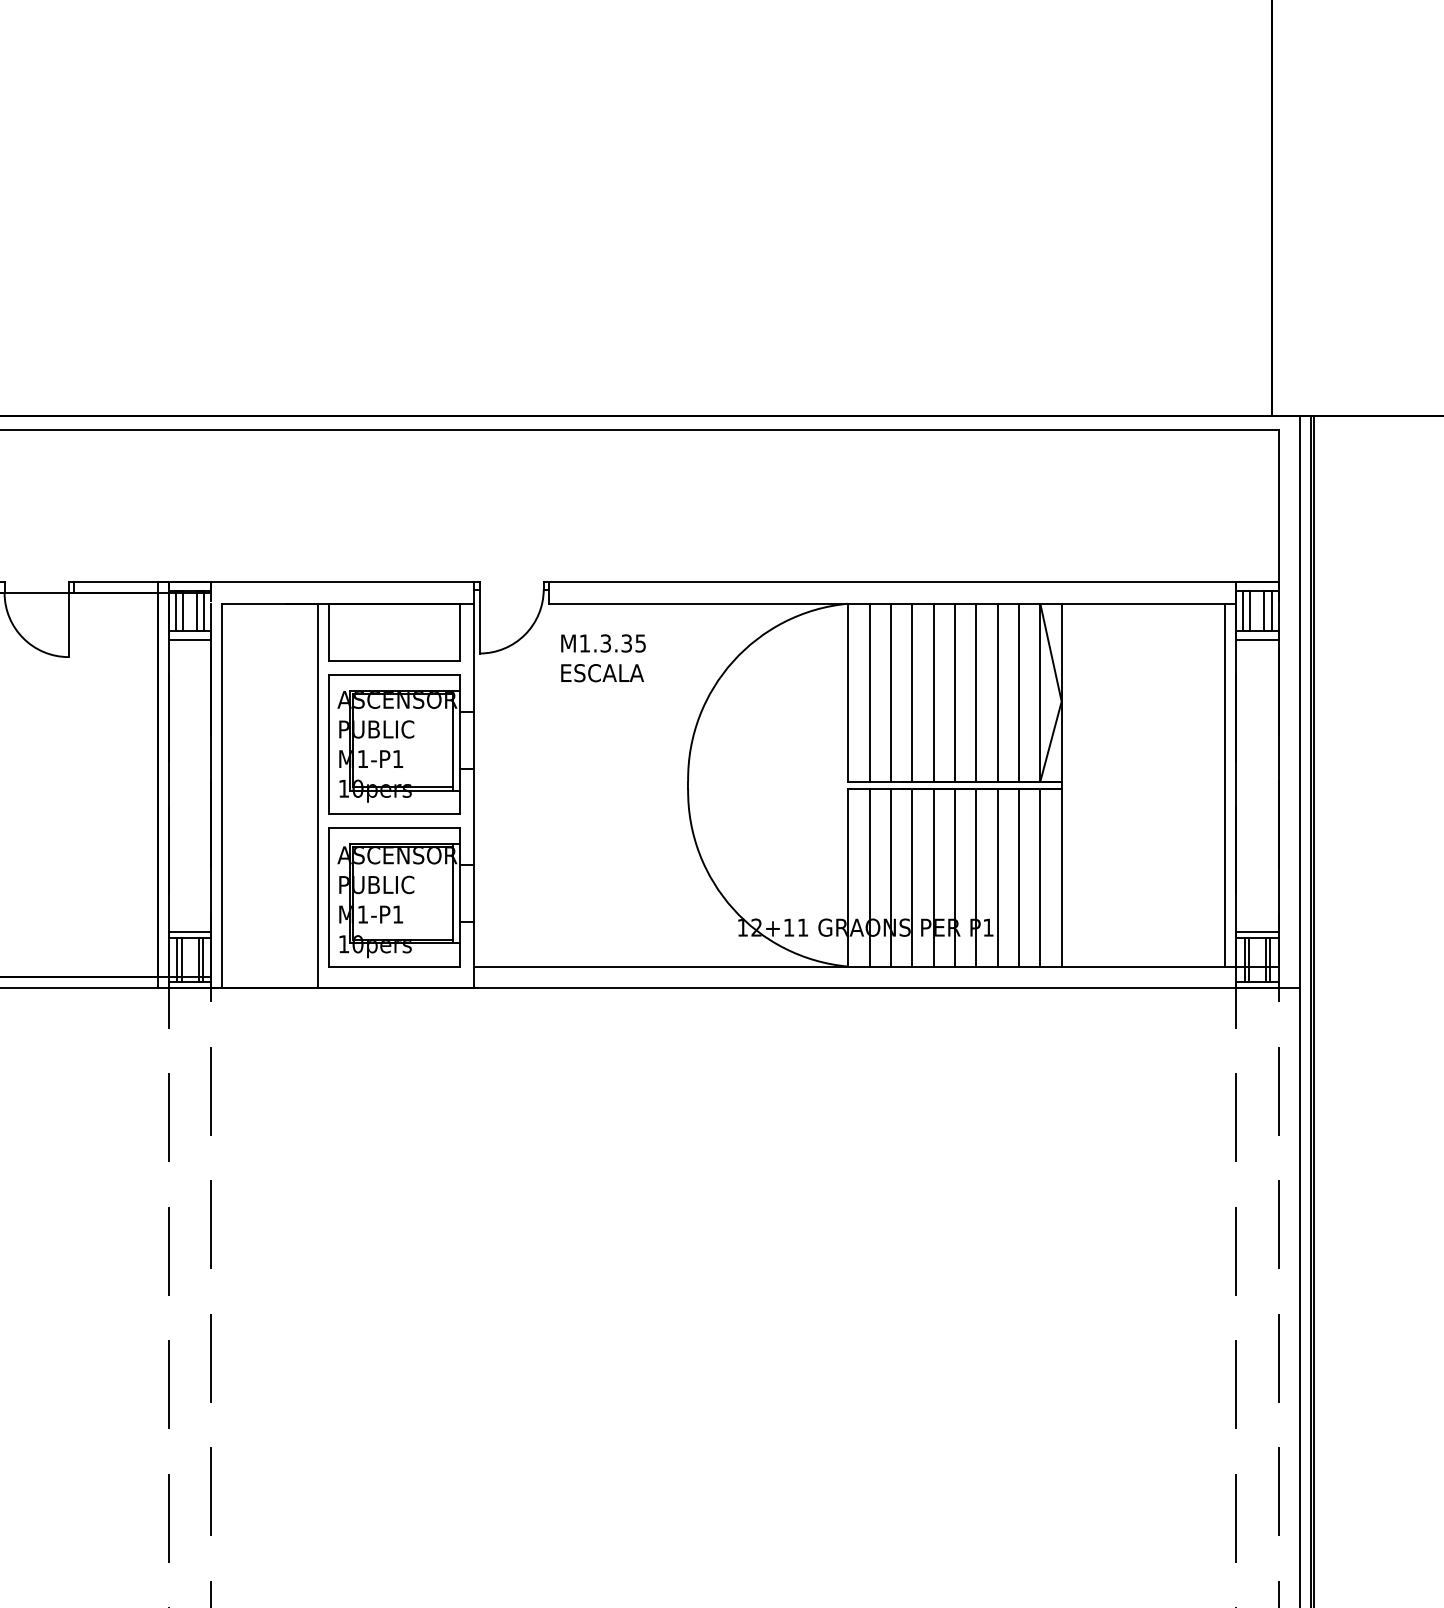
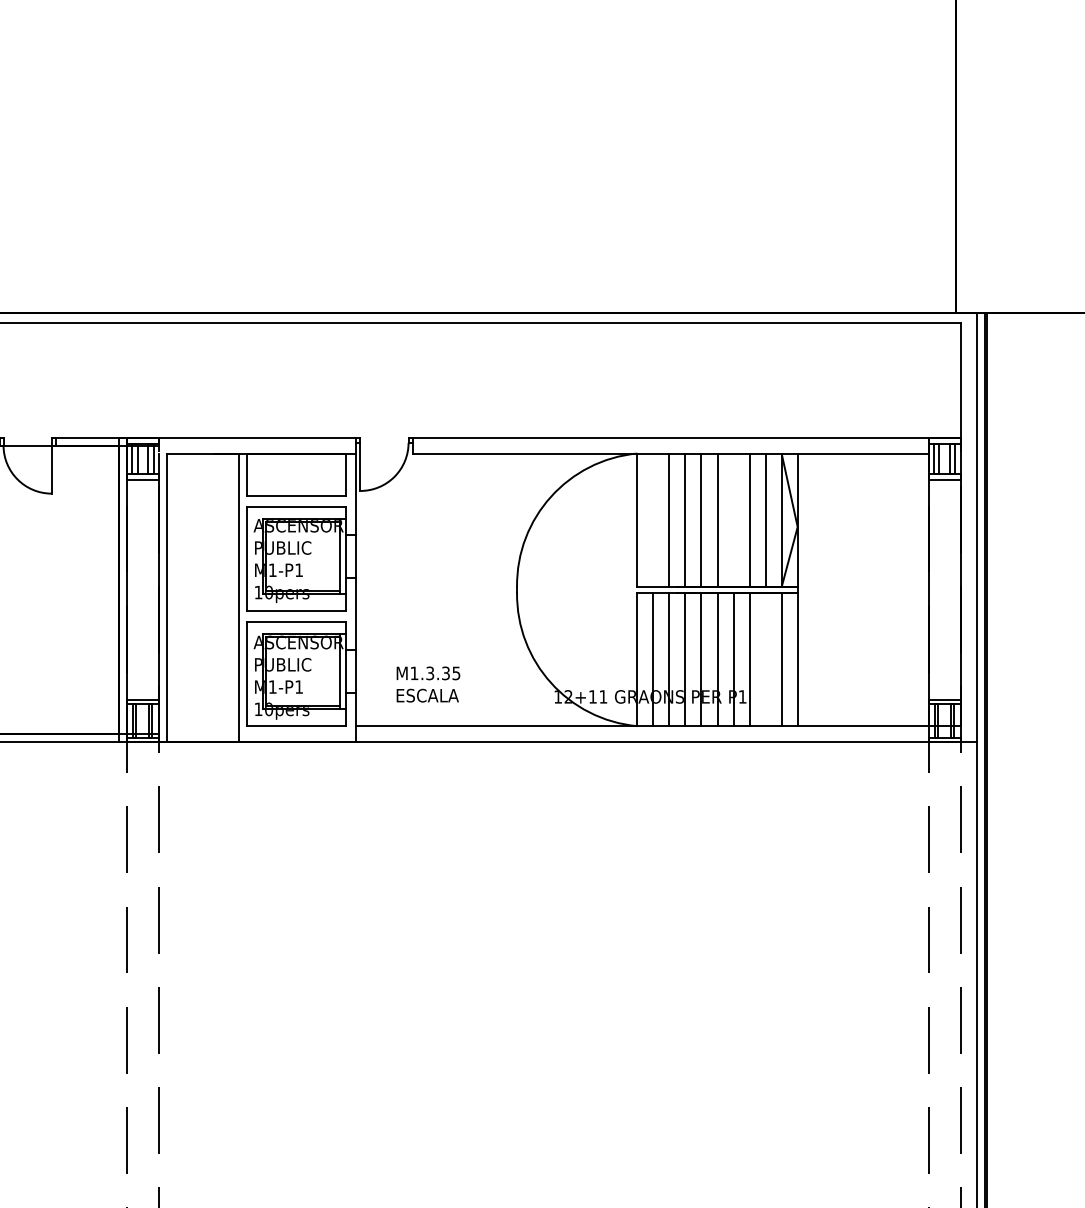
text: (603, 658) -> (428, 684), moved
line: (869, 692) -> (653, 520), removed
line: (976, 692) -> (733, 520), removed
line: (1225, 784) -> (920, 589), removed
line: (1018, 877) -> (765, 659), removed

